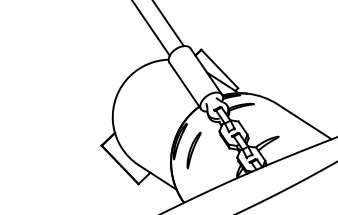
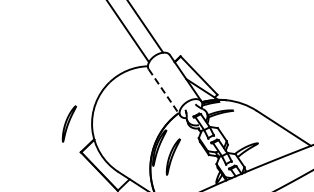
line: (185, 86) -> (164, 93), solid -> dashed
curve: (89, 117) -> (68, 124), added

